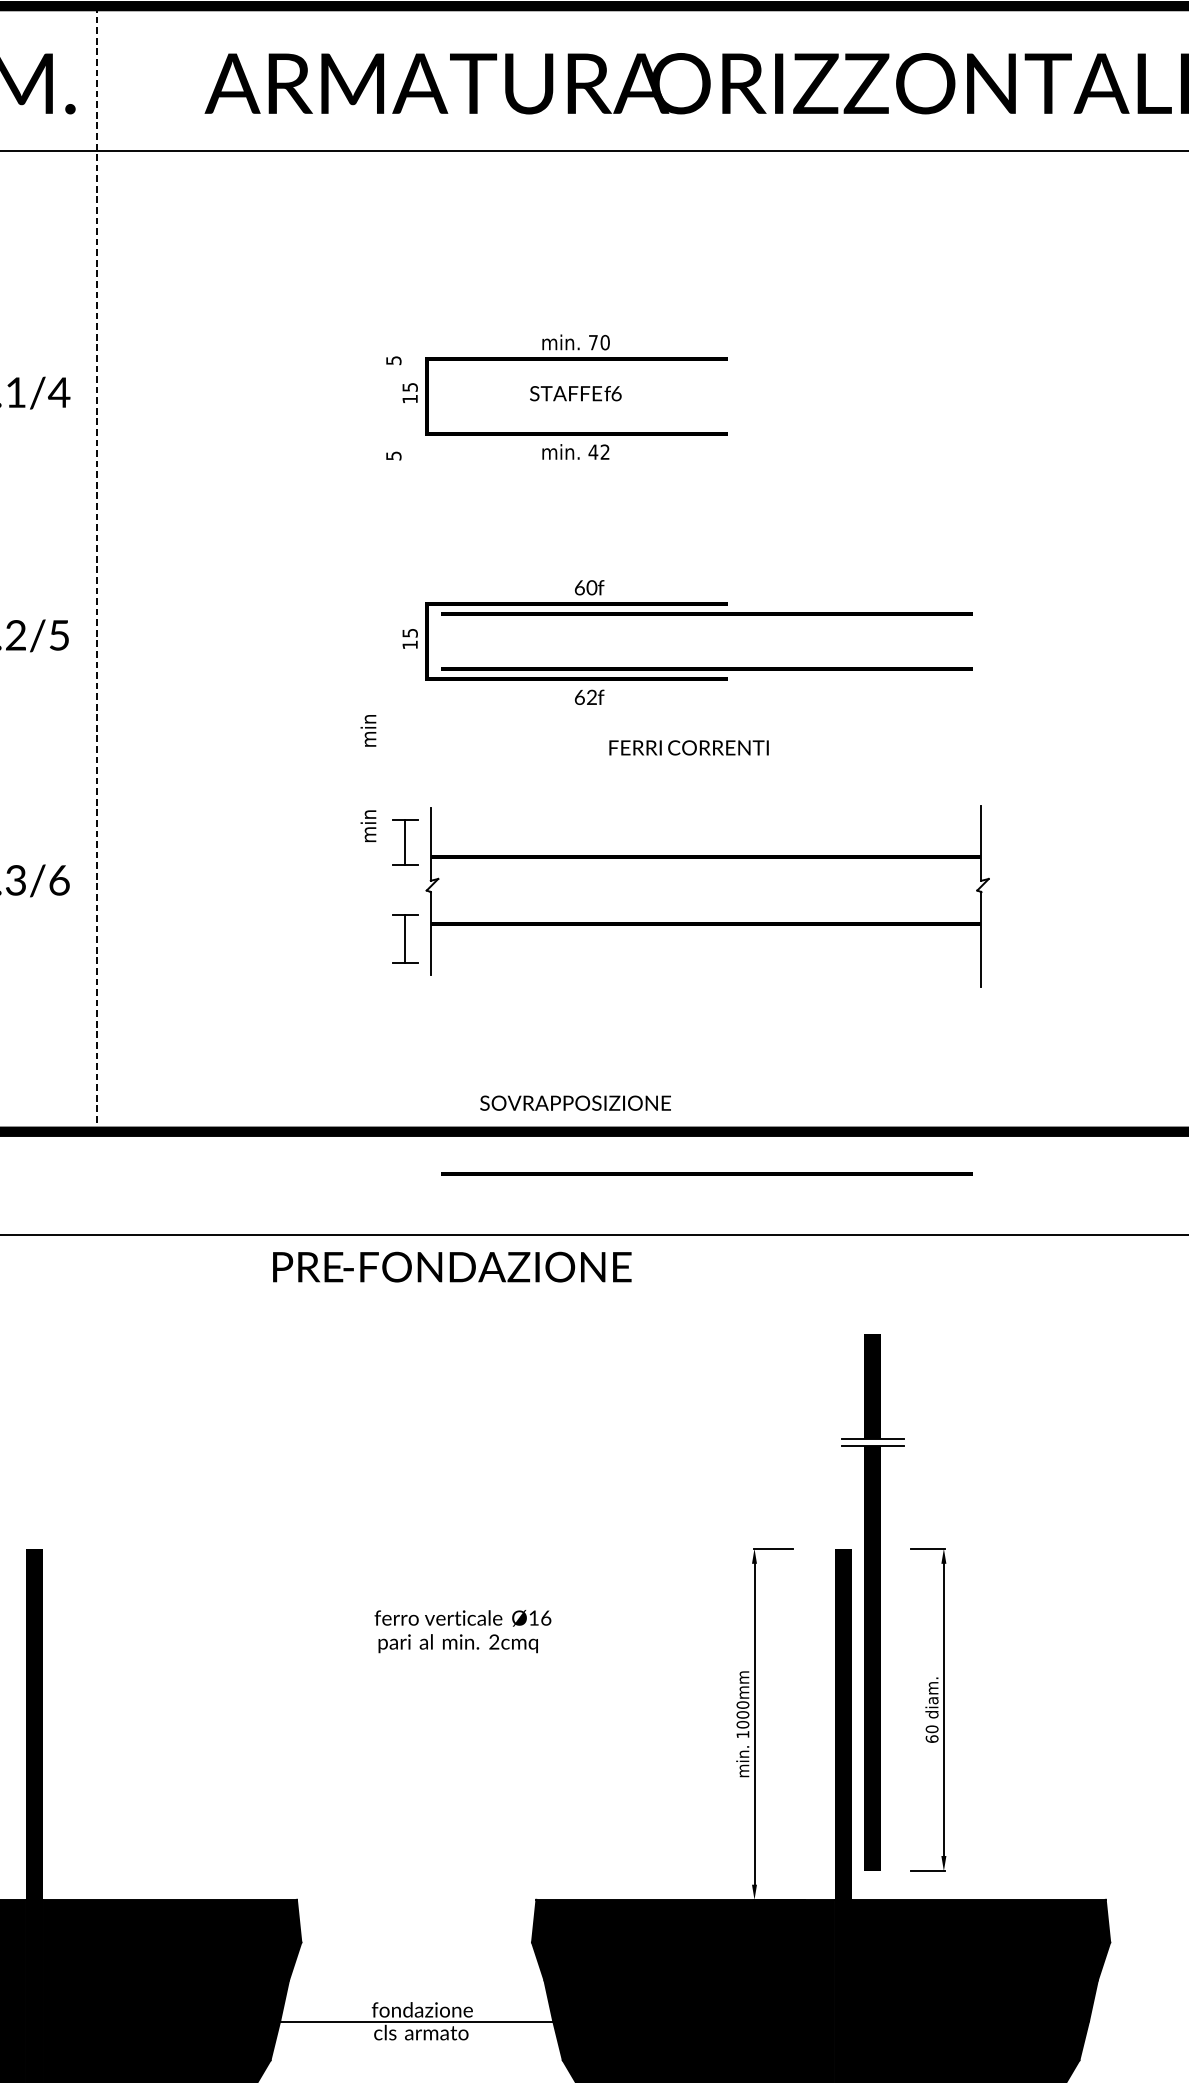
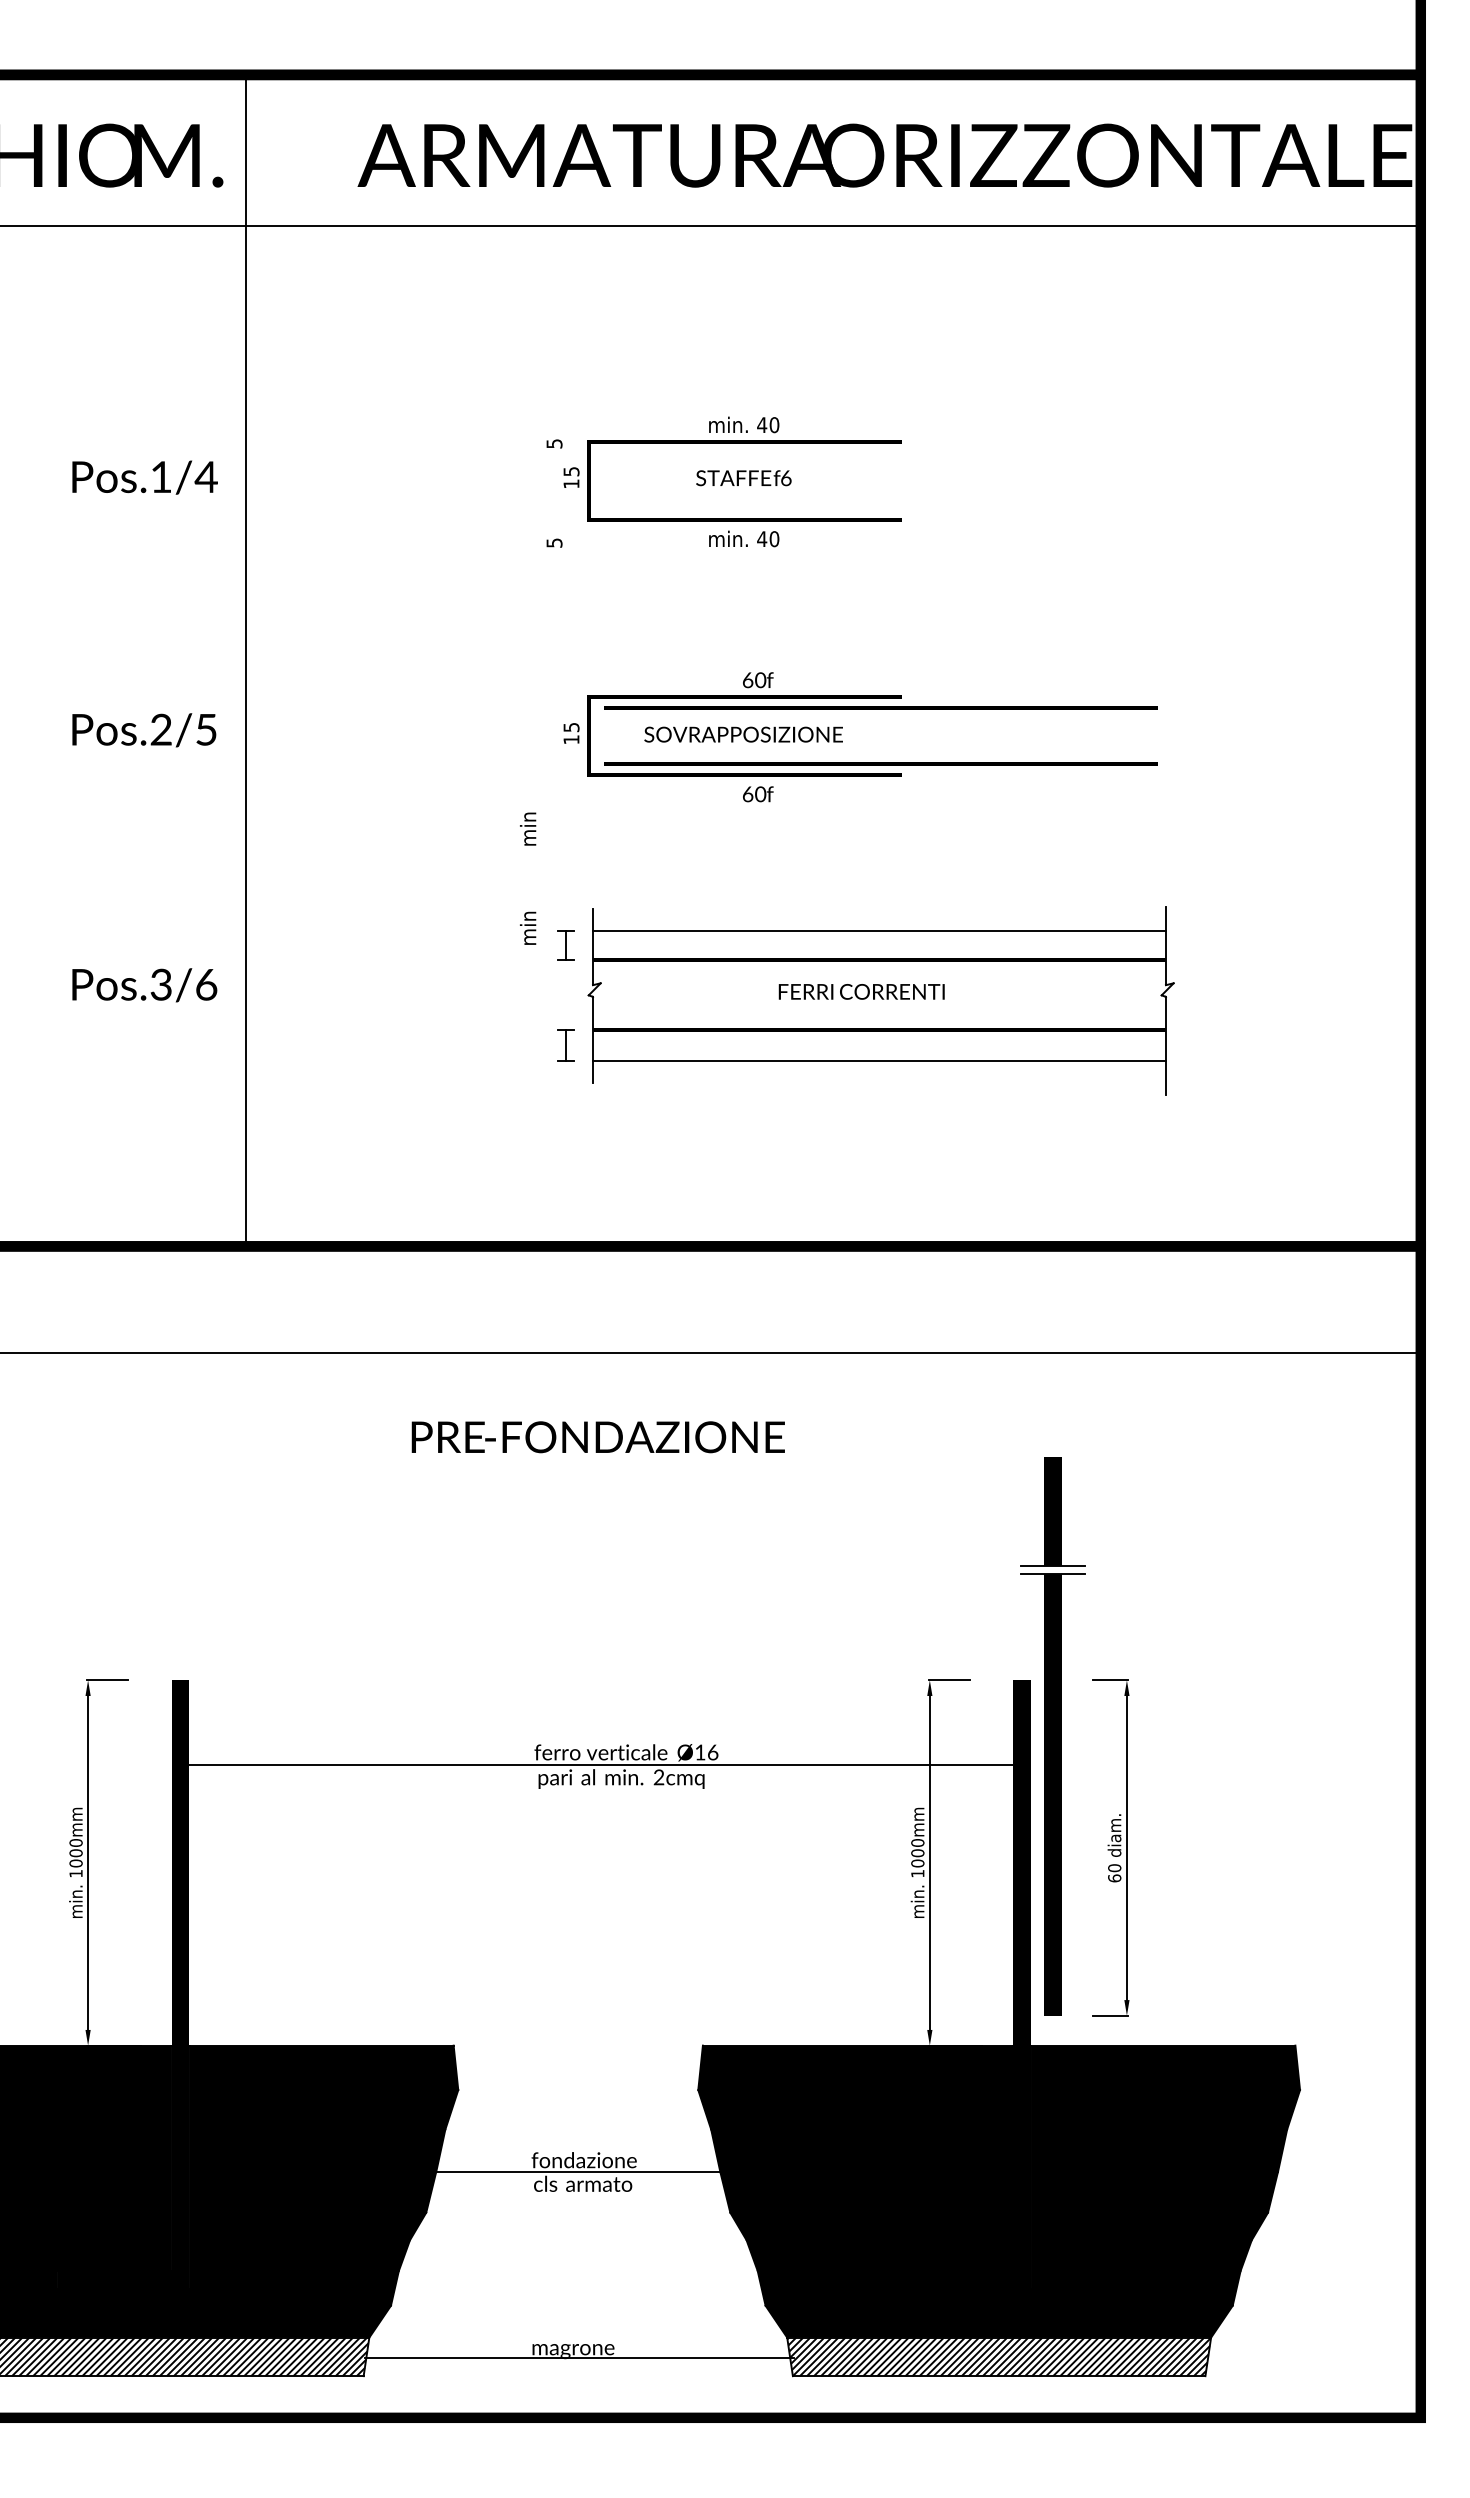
text: (593, 342) -> (762, 424), 70 -> 40
text: (605, 452) -> (774, 539), 42 -> 40
line: (96, 568) -> (245, 660), dashed -> solid
text: (591, 697) -> (760, 794), 62 -> 60
text: (688, 747) -> (861, 991), moved
line: (705, 828) -> (878, 930), added
part: (404, 842) -> (565, 945), size x0.62
part: (404, 938) -> (565, 1045), size x0.62
line: (705, 954) -> (878, 1061), added
text: (575, 1103) -> (743, 734), moved
line: (707, 1173) -> (880, 1289), removed
text: (451, 1267) -> (597, 1437), moved
line: (438, 1629) -> (601, 1764), added

